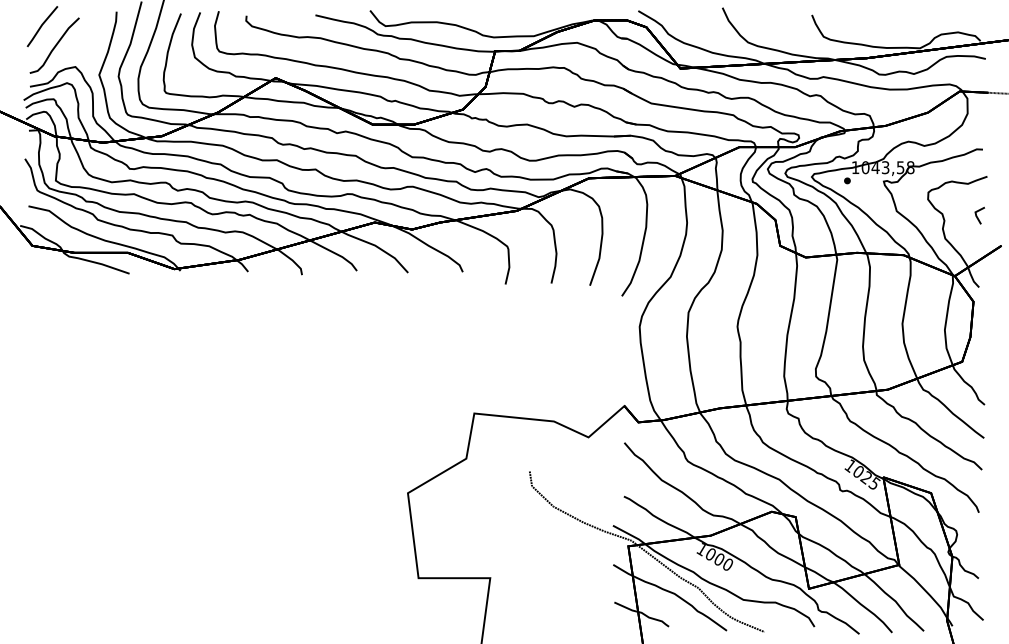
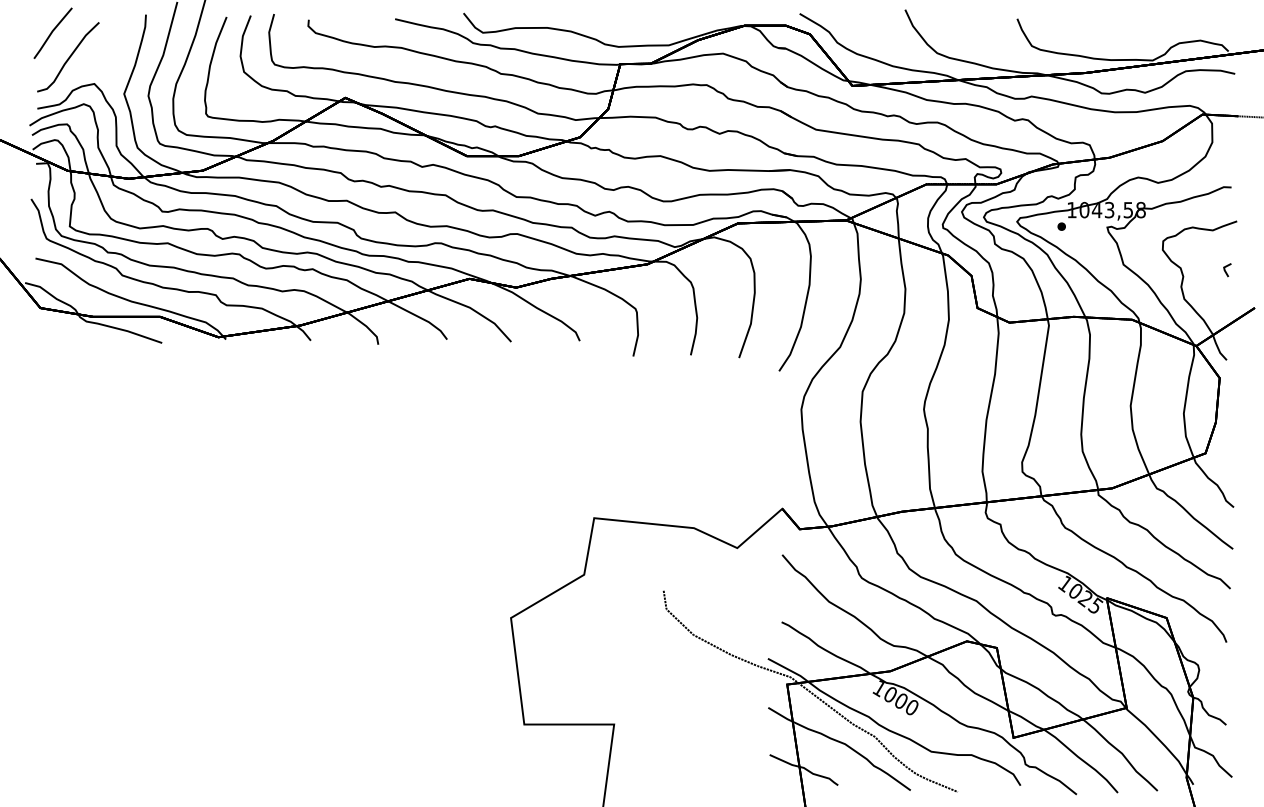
part: (979, 215) -> (1227, 270), size x0.62

